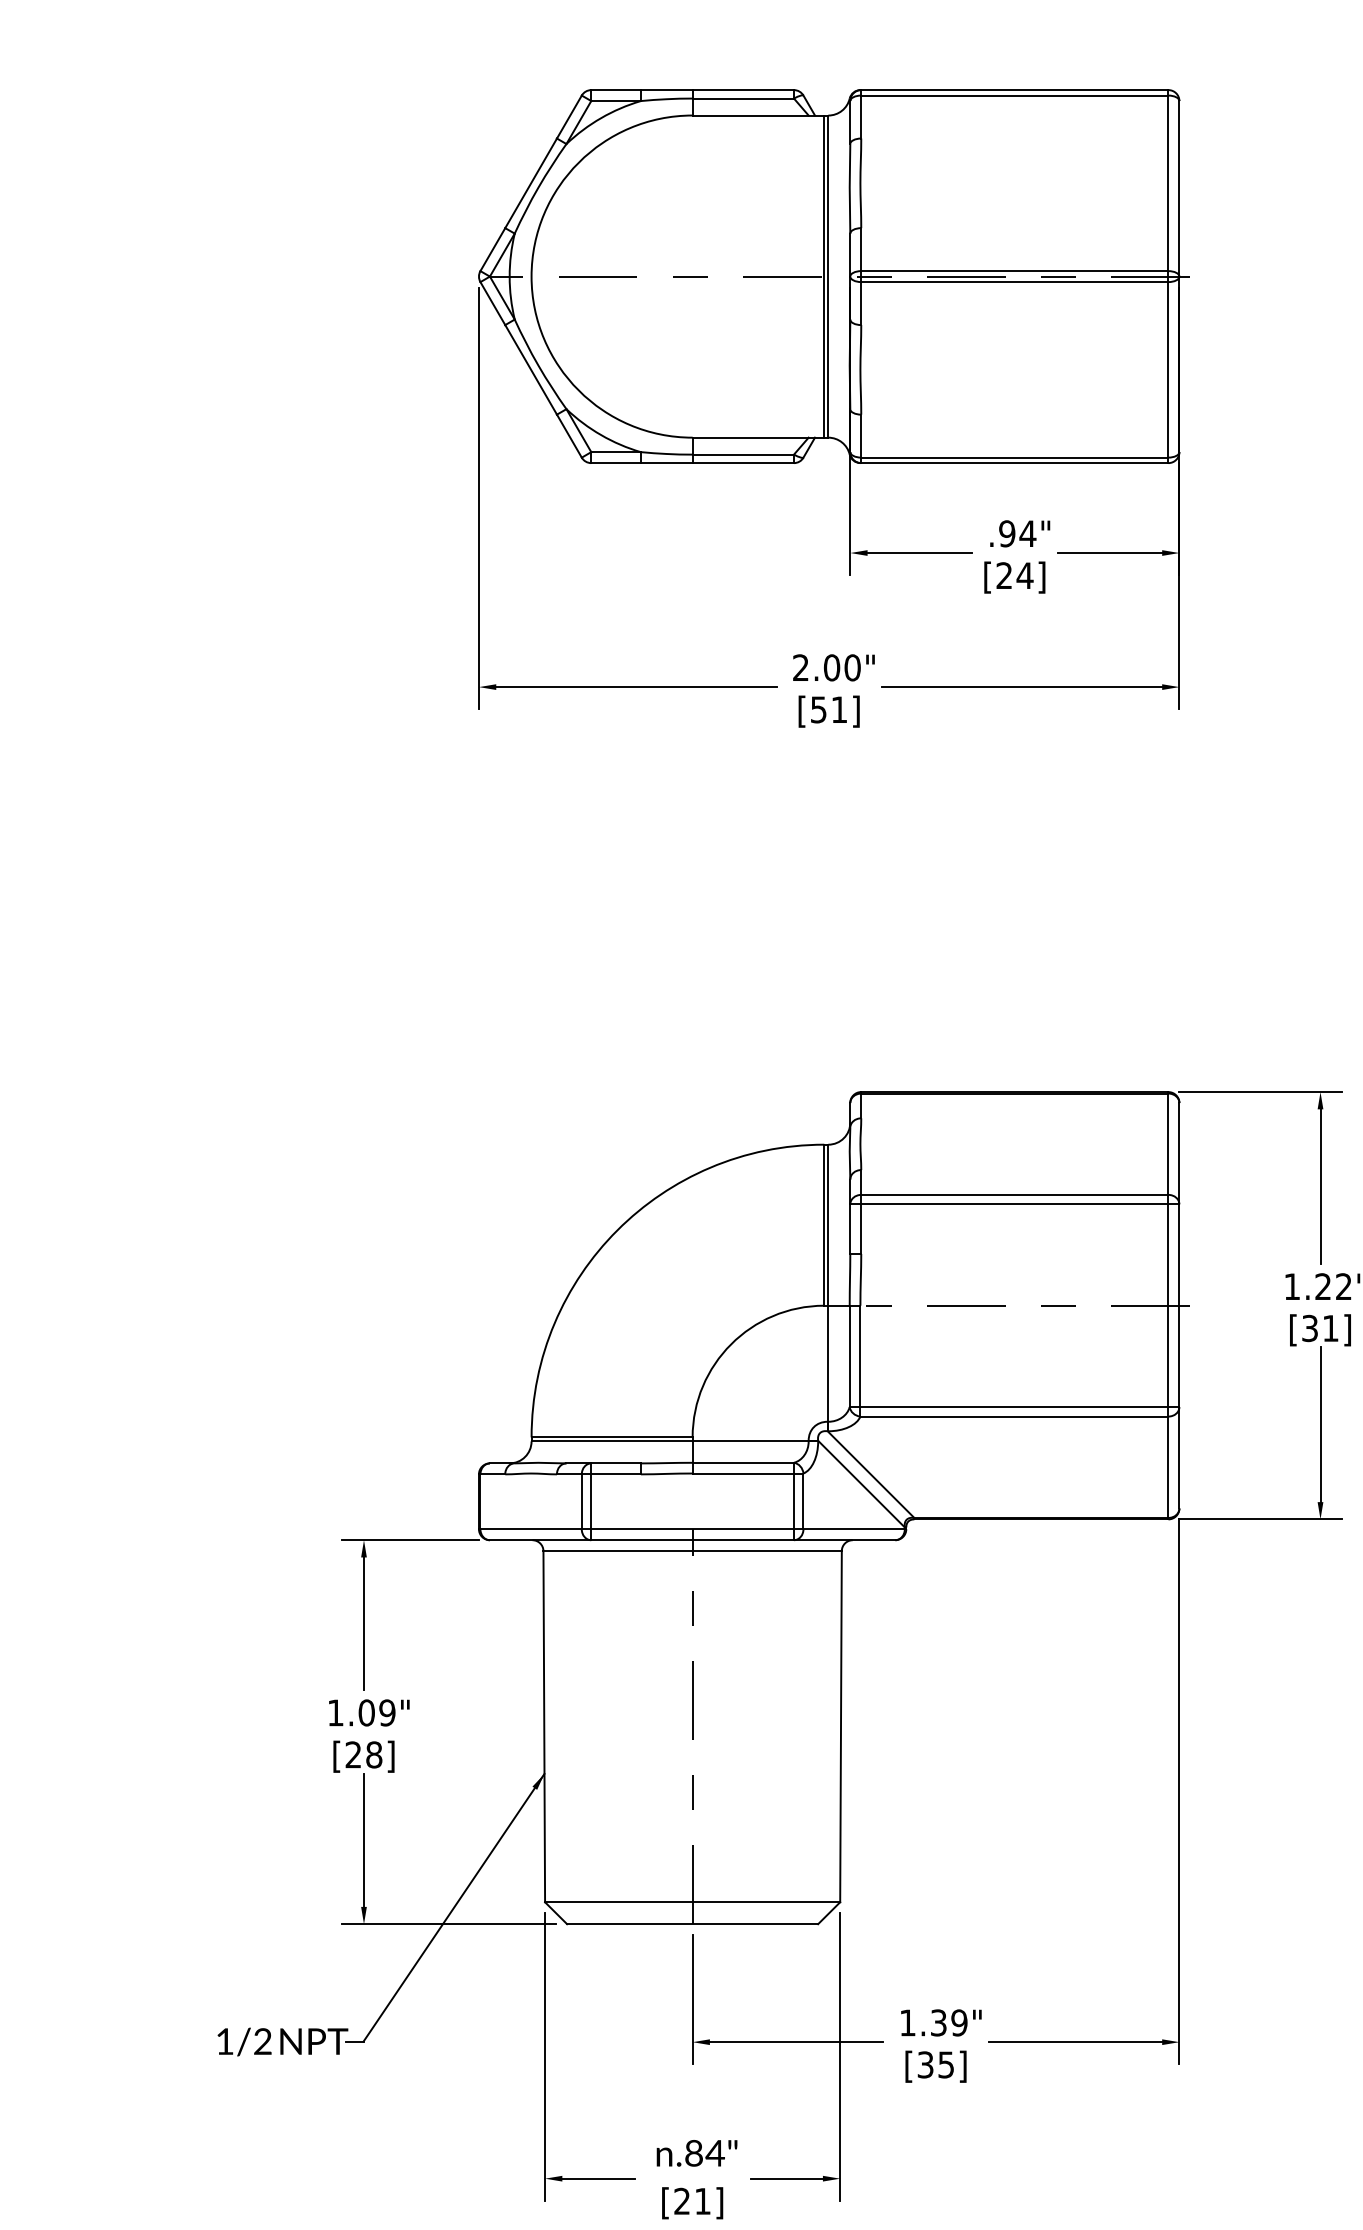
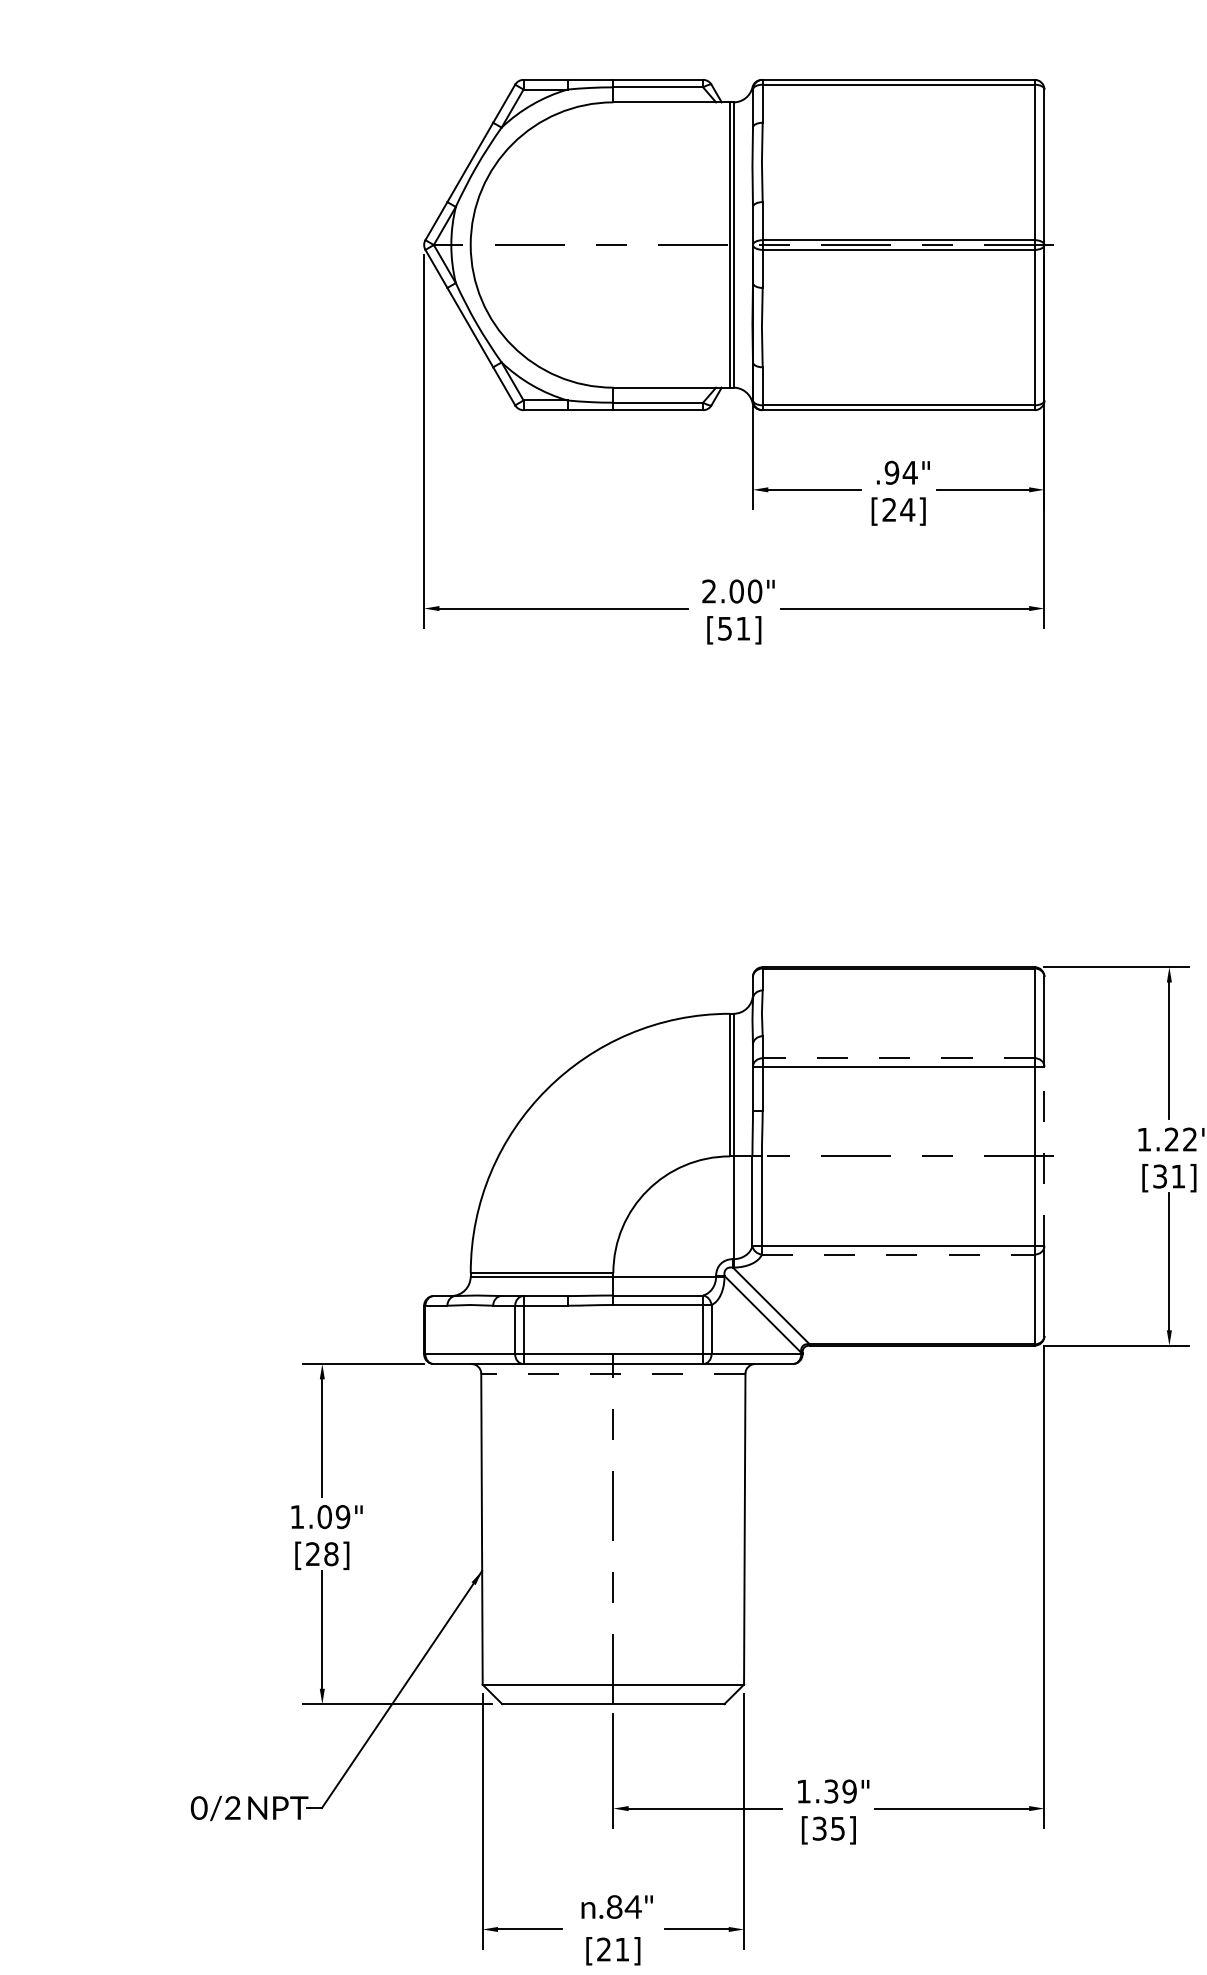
line: (1014, 1195) -> (898, 1058), solid -> dashed
line: (1179, 1305) -> (1044, 1156), solid -> dashed
line: (1014, 1416) -> (898, 1254), solid -> dashed
line: (691, 1550) -> (612, 1373), solid -> dashed
text: (224, 2040) -> (198, 1807), 1/2 -> 0/2

